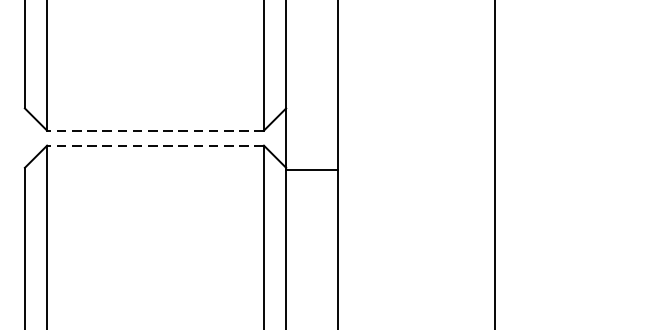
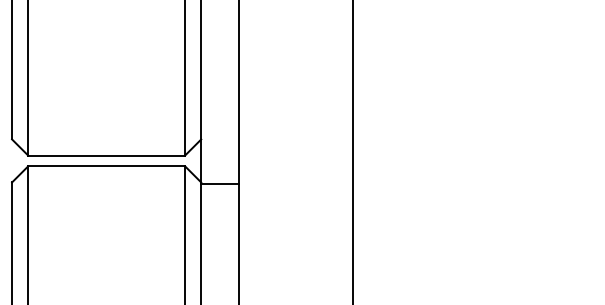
line: (155, 130) -> (106, 155), dashed -> solid
line: (155, 145) -> (106, 166), dashed -> solid

